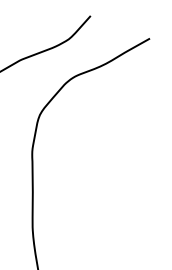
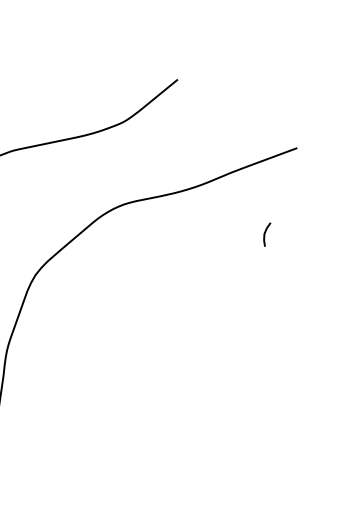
line: (141, 79) -> (265, 233), added

